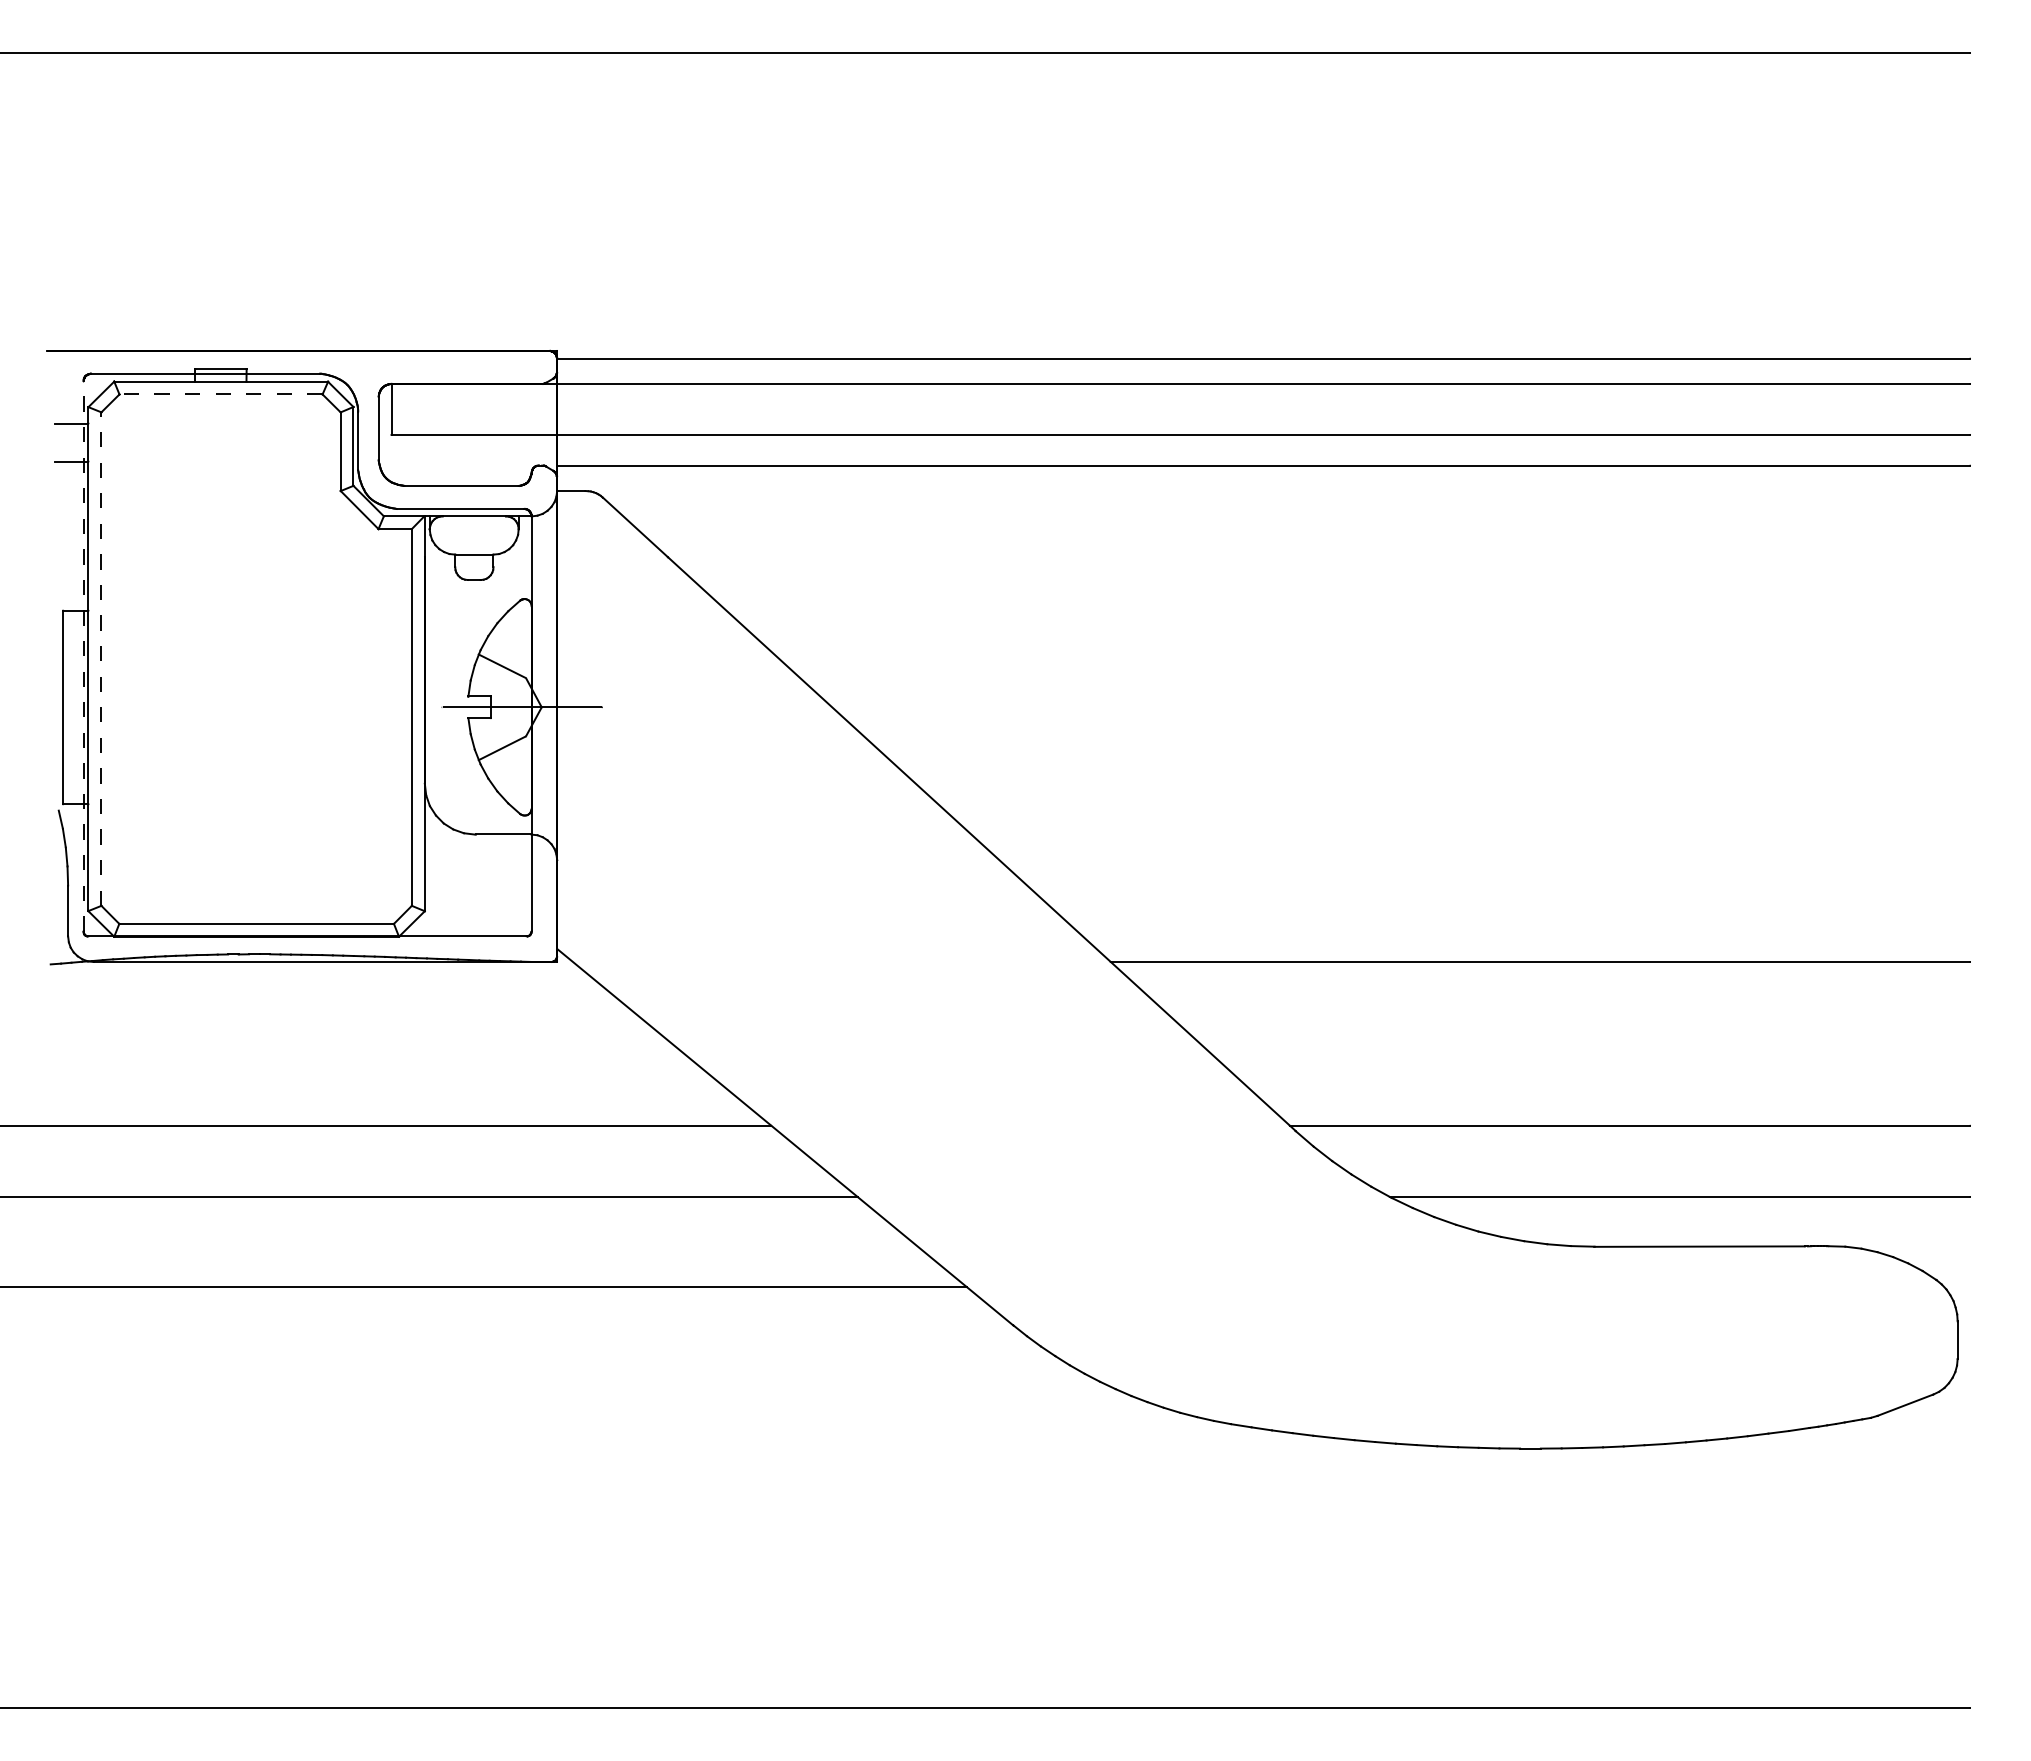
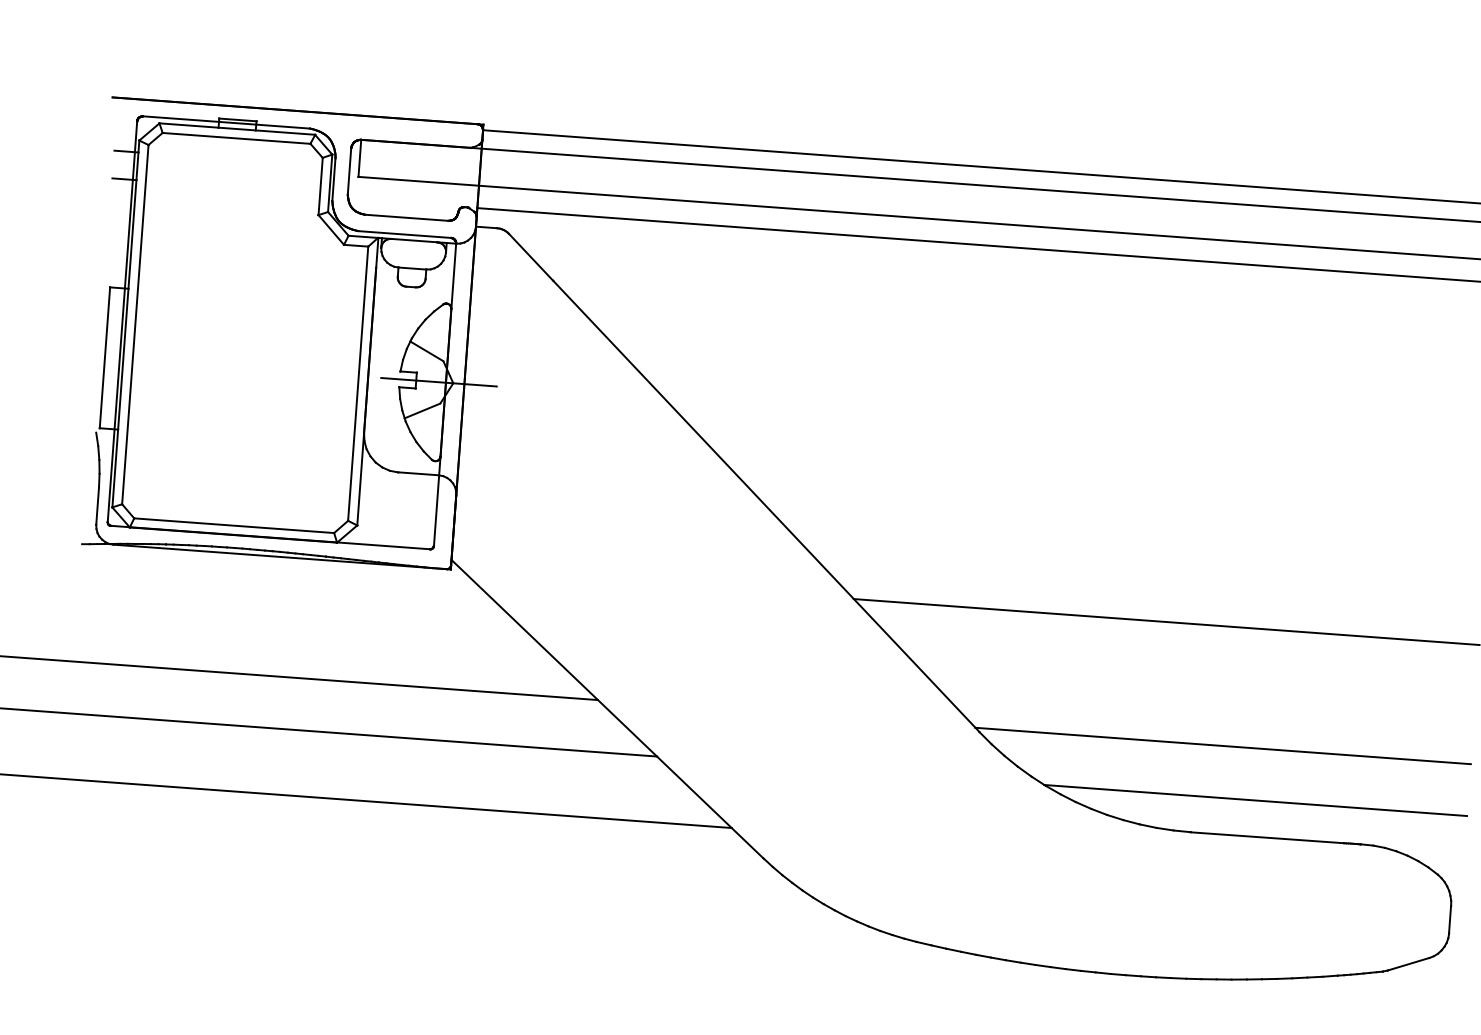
line: (221, 394) -> (236, 138), dashed -> solid
line: (83, 655) -> (122, 321), dashed -> solid
line: (101, 659) -> (135, 324), dashed -> solid

